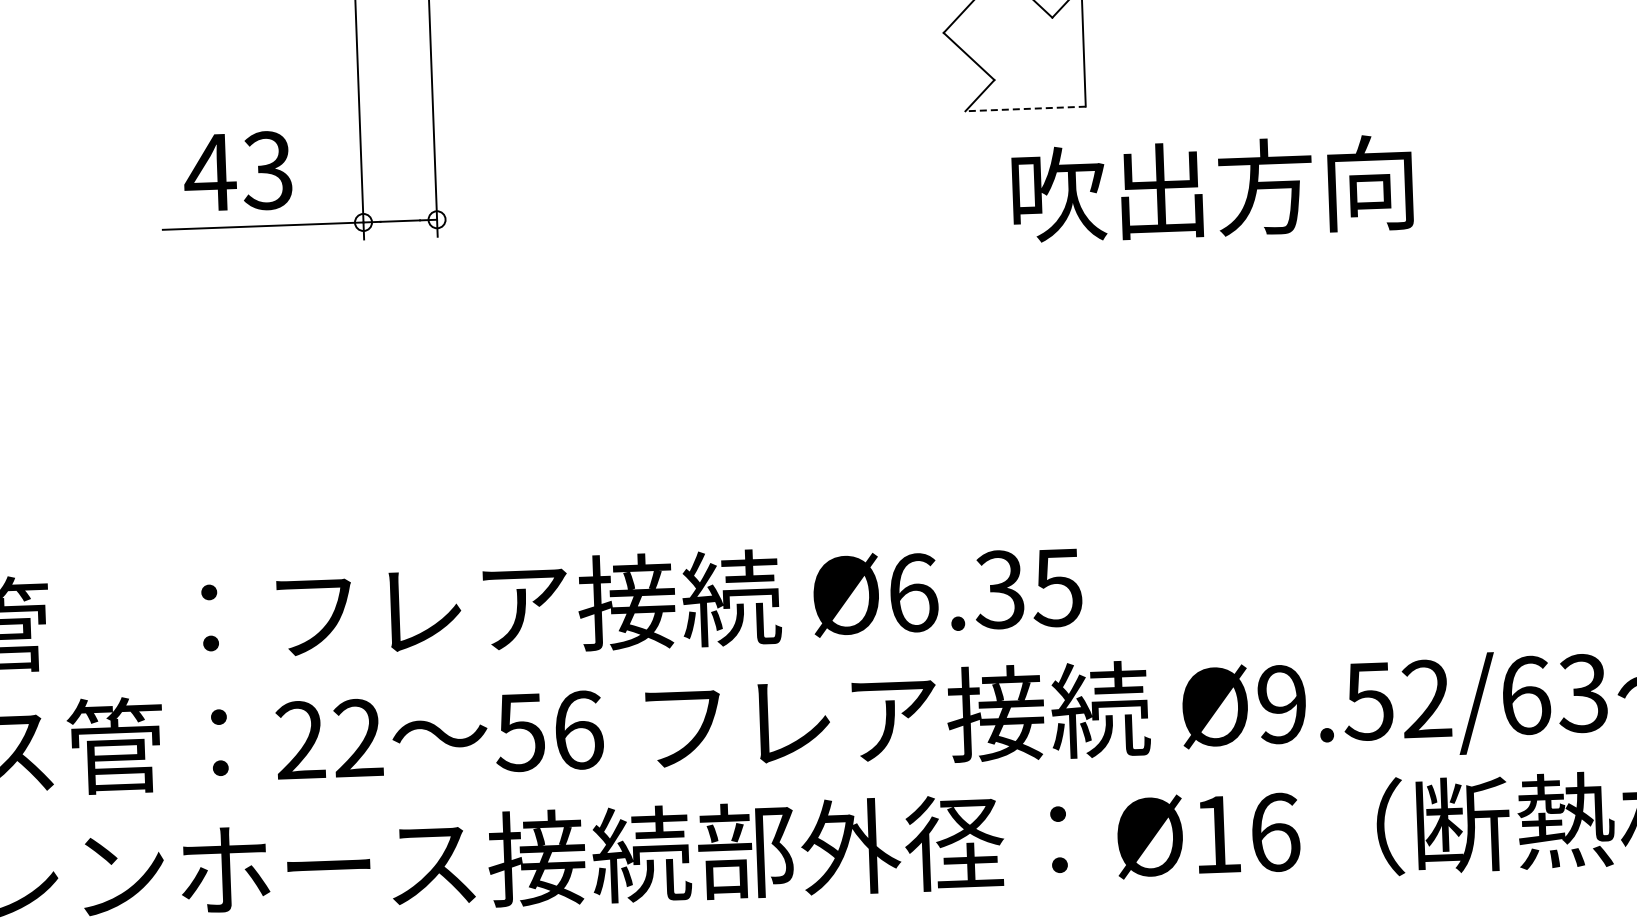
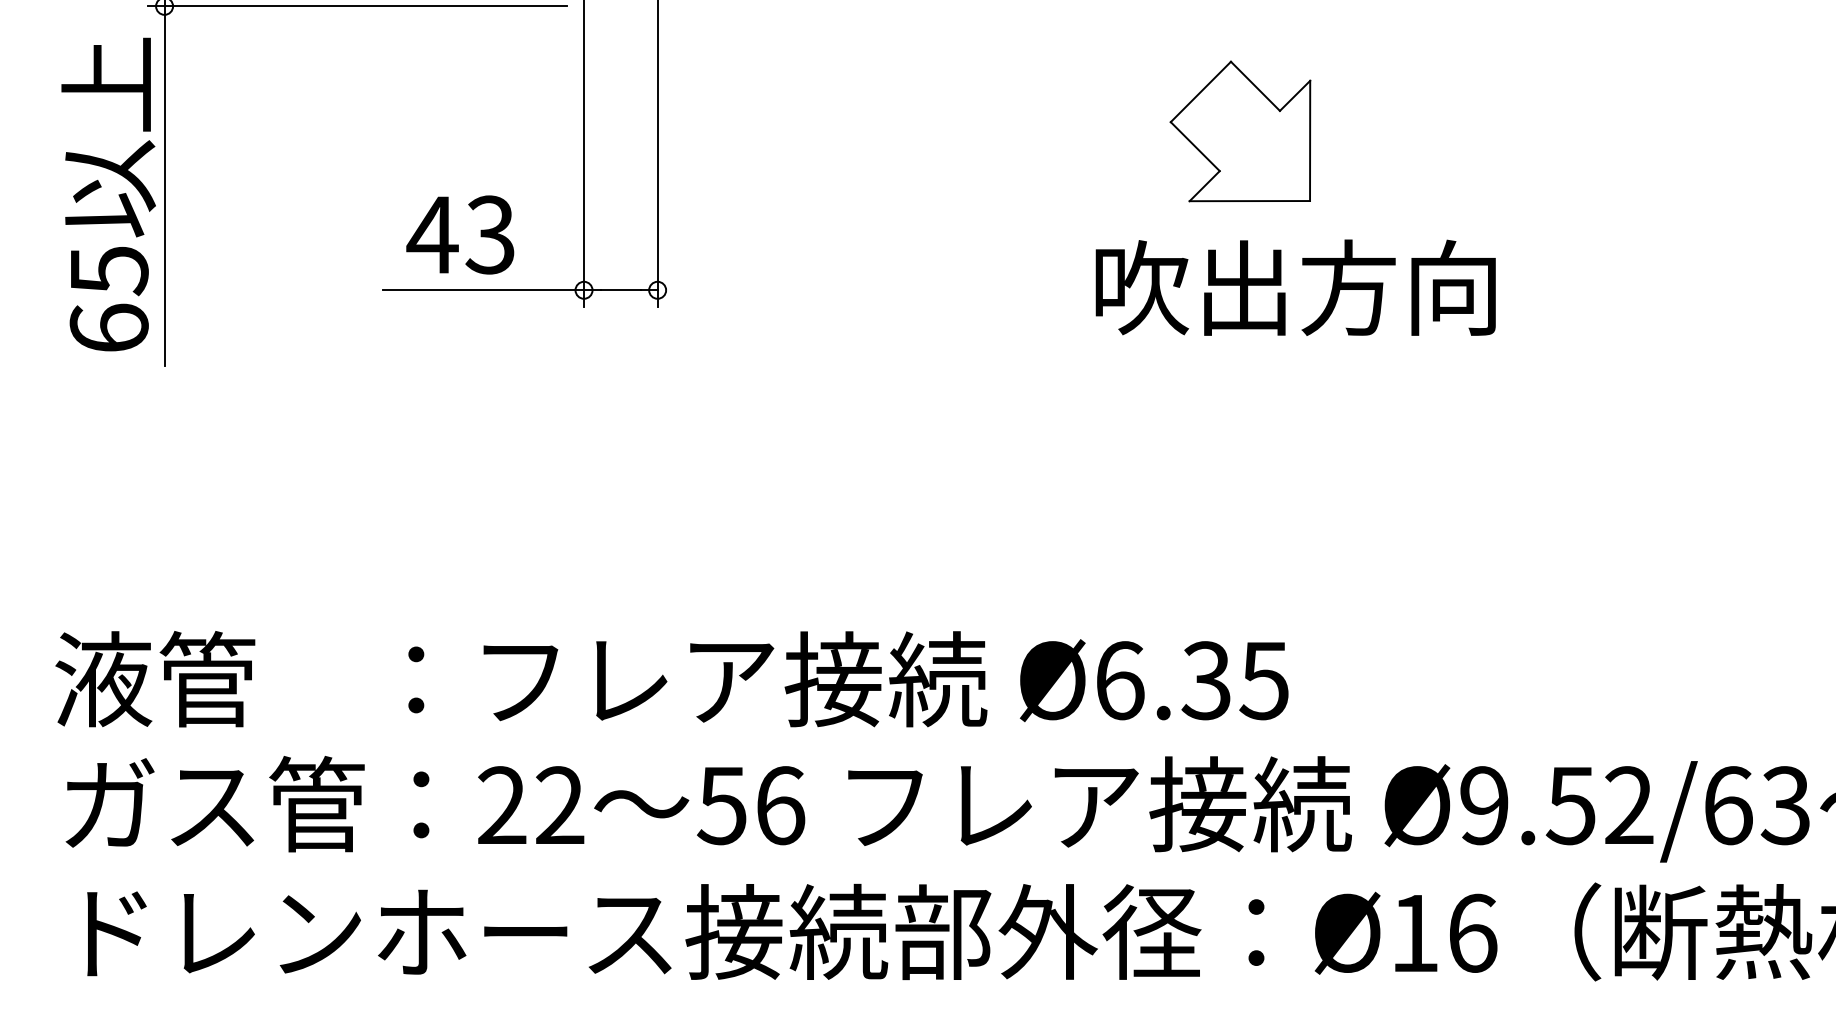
line: (1025, 109) -> (1249, 201), dashed -> solid
text: (1212, 188) -> (1295, 287), moved

